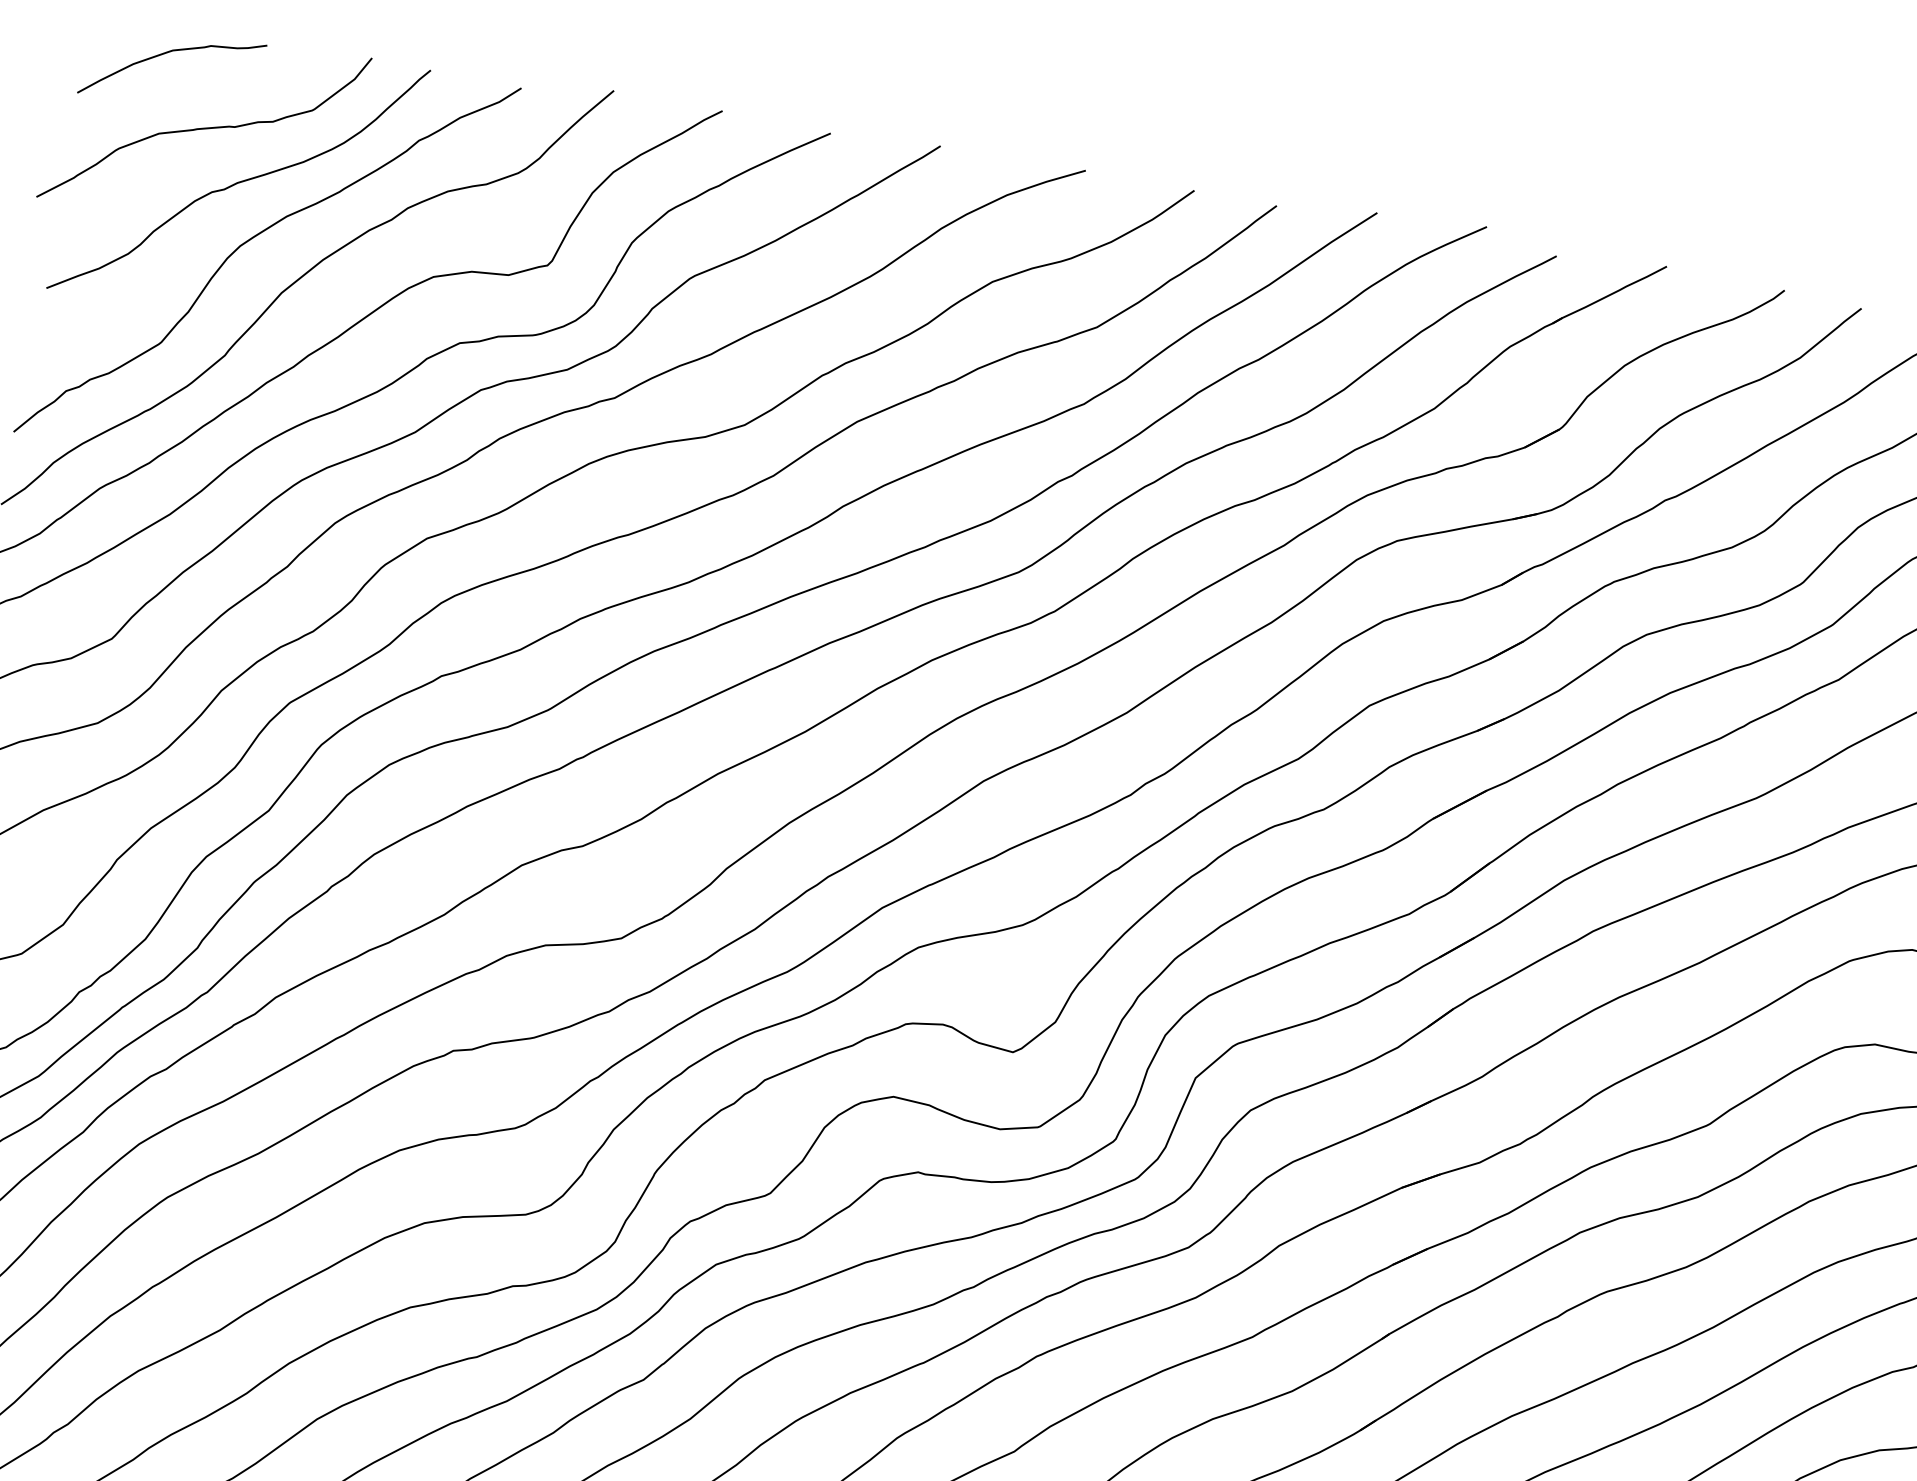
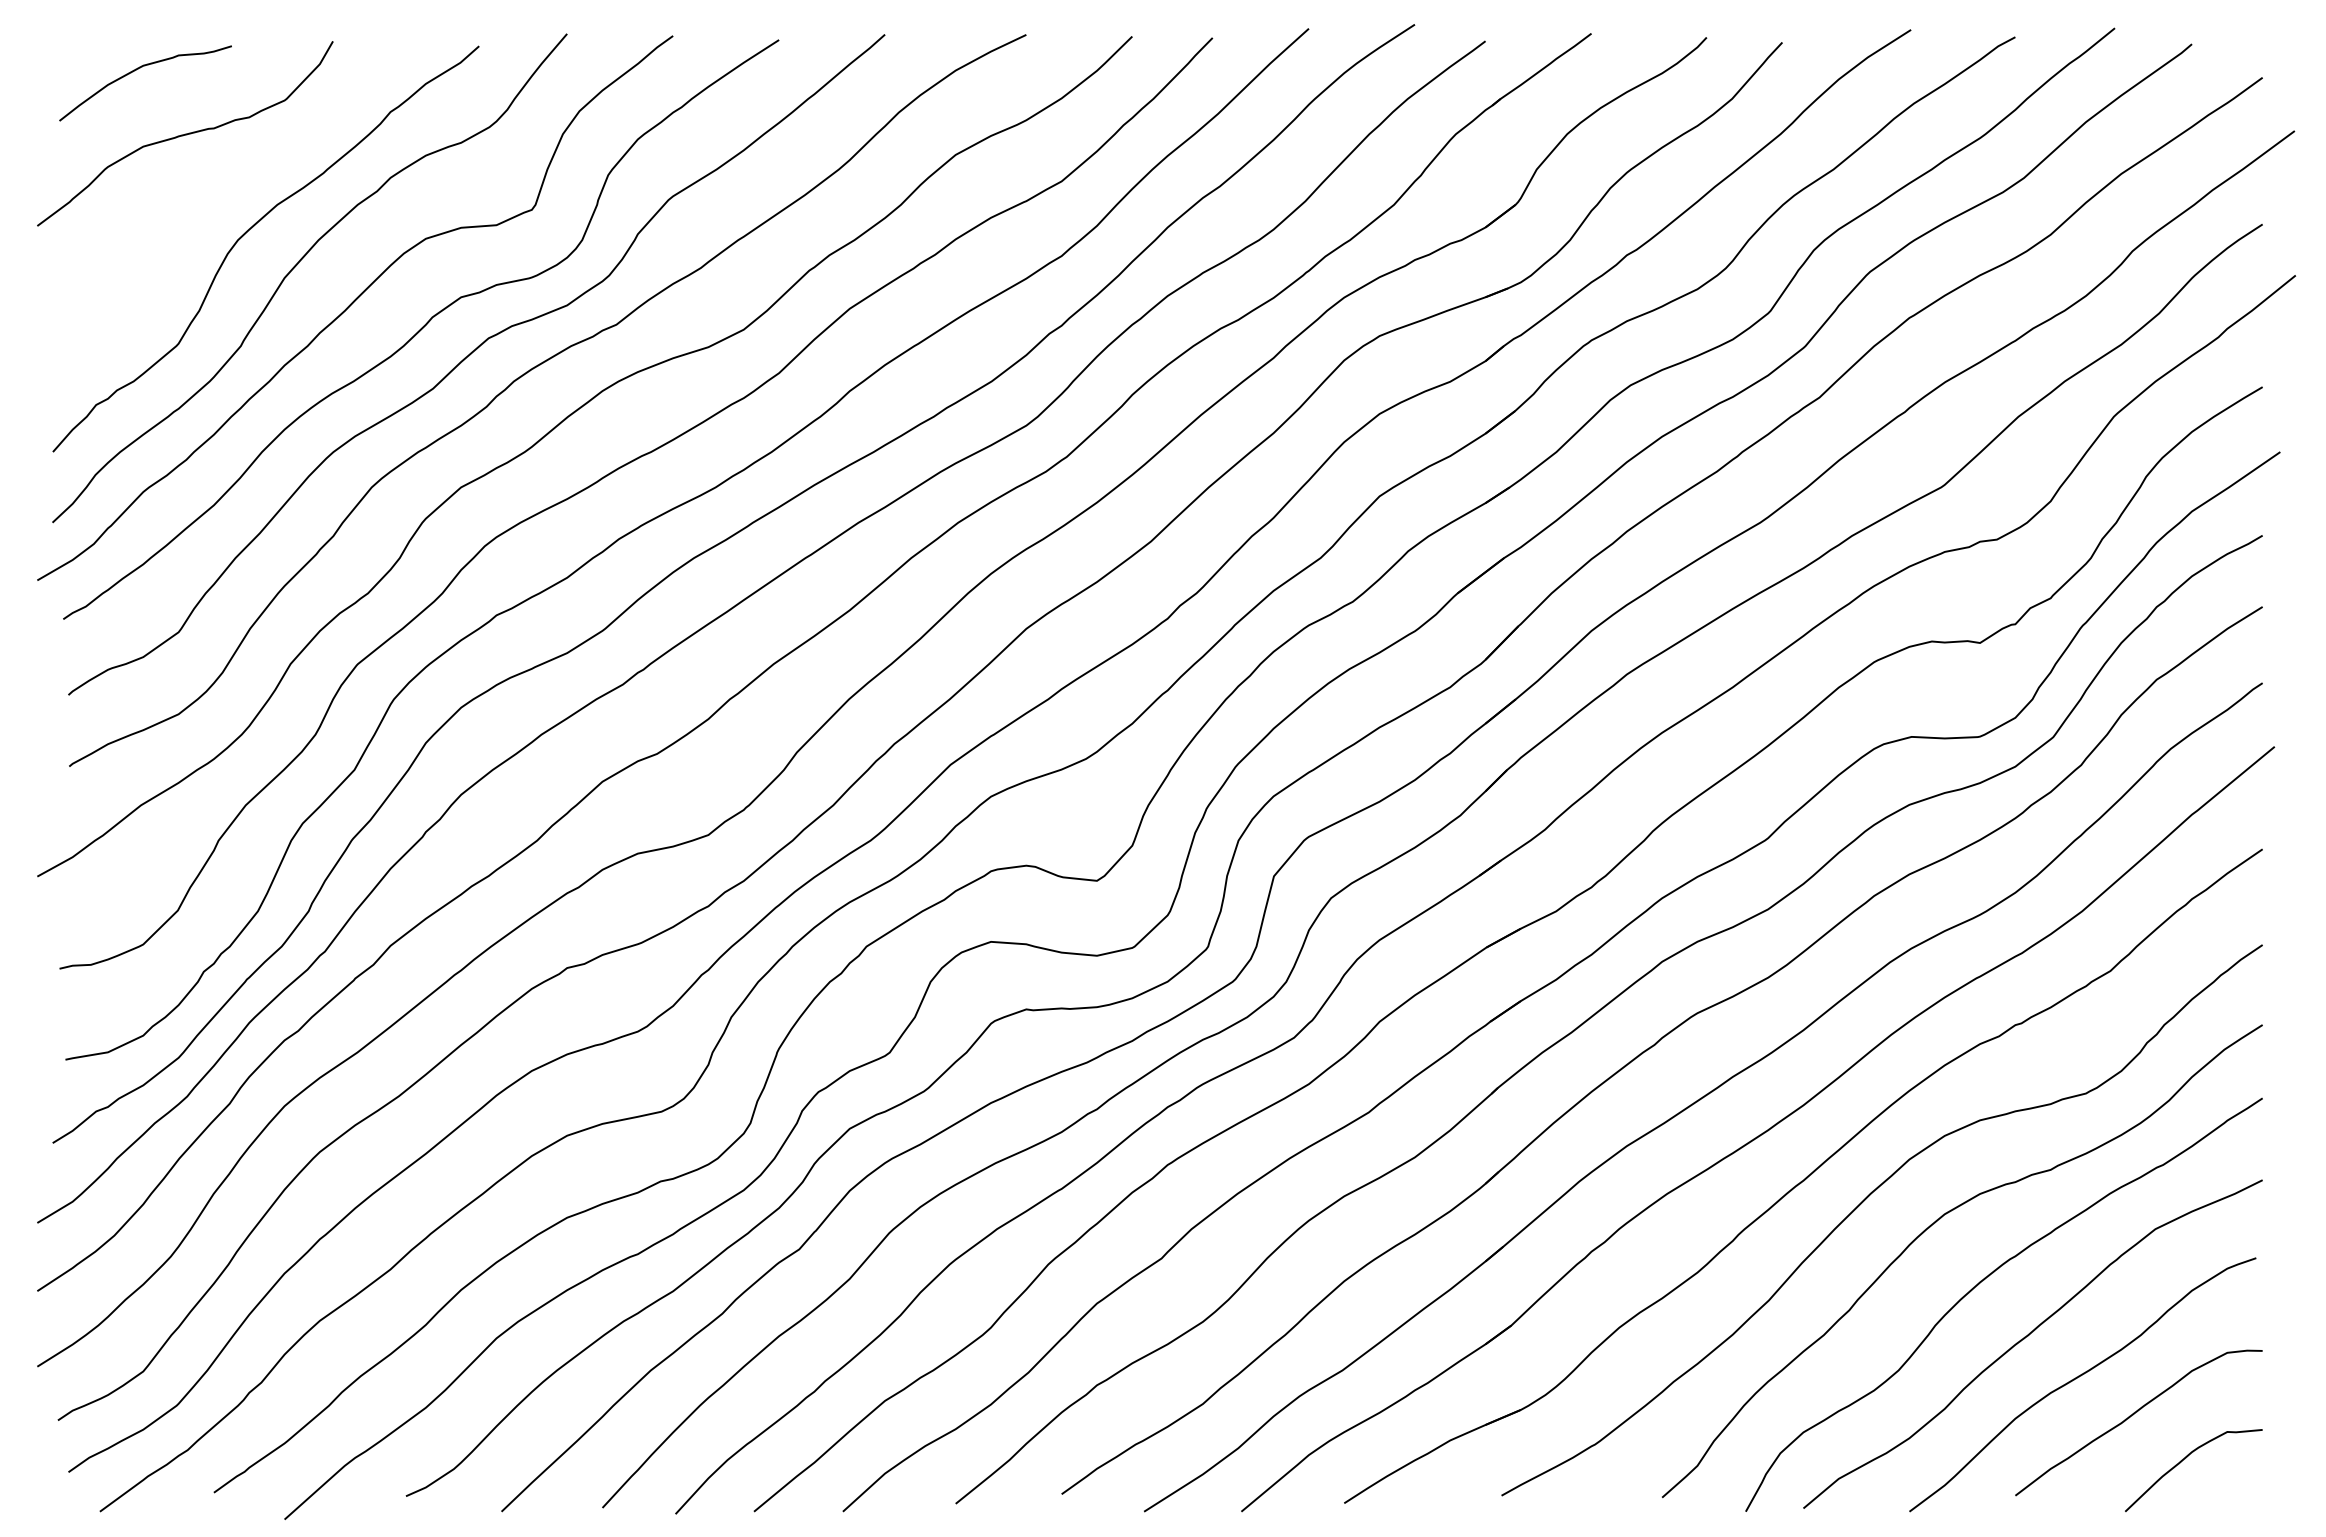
curve: (237, 181) -> (225, 179), removed

